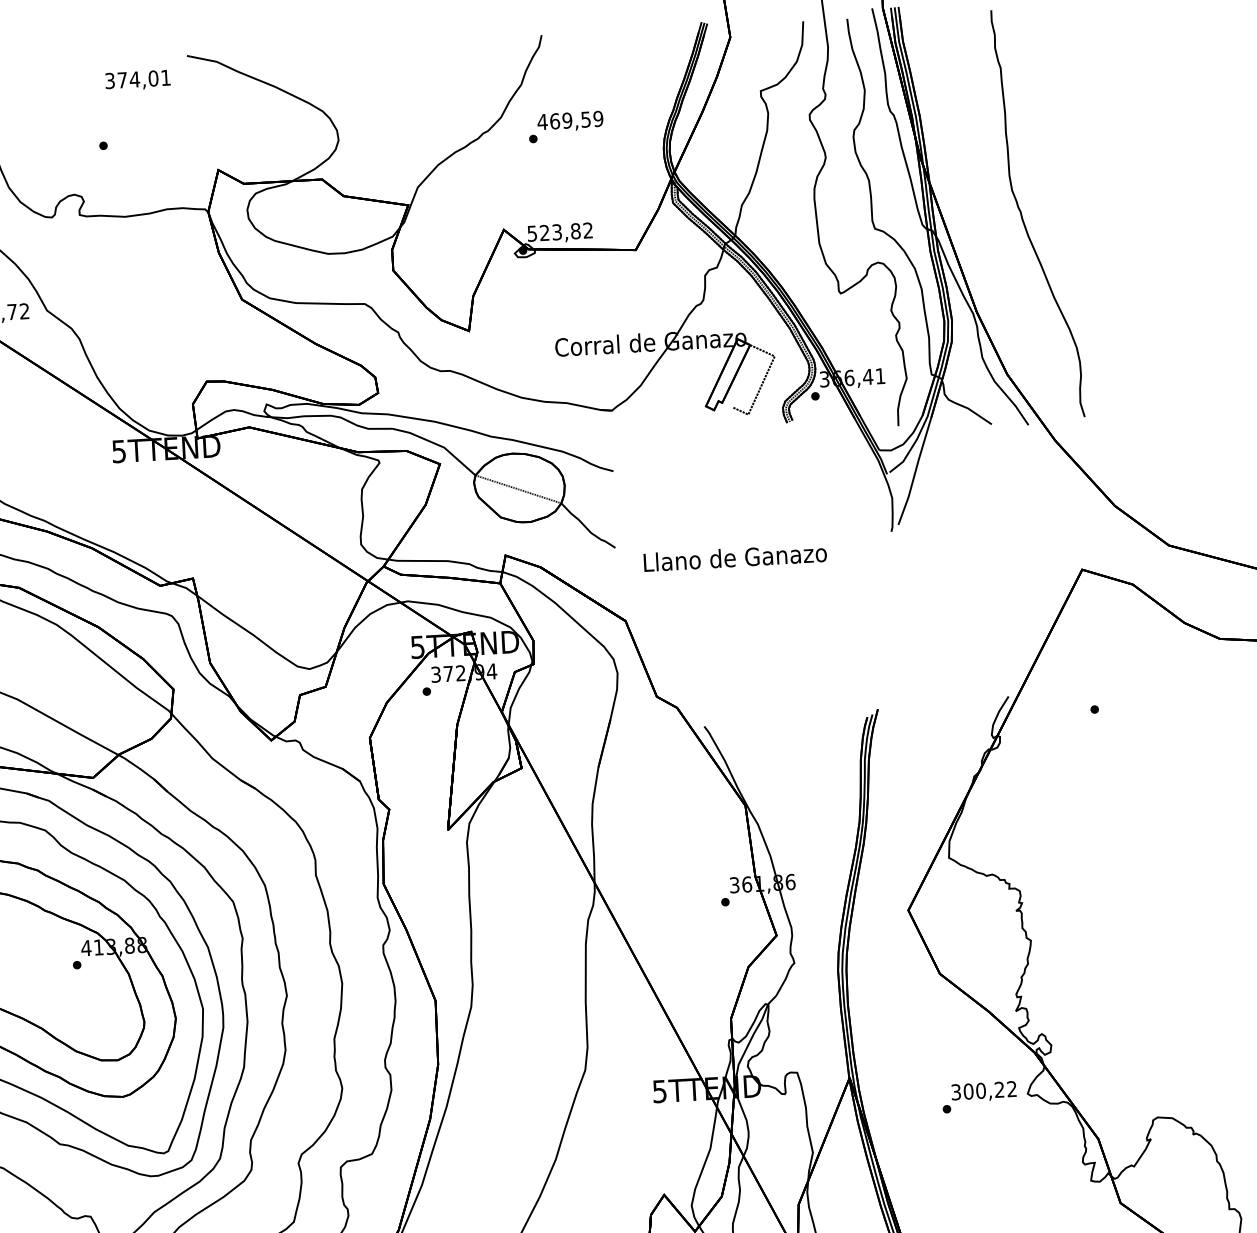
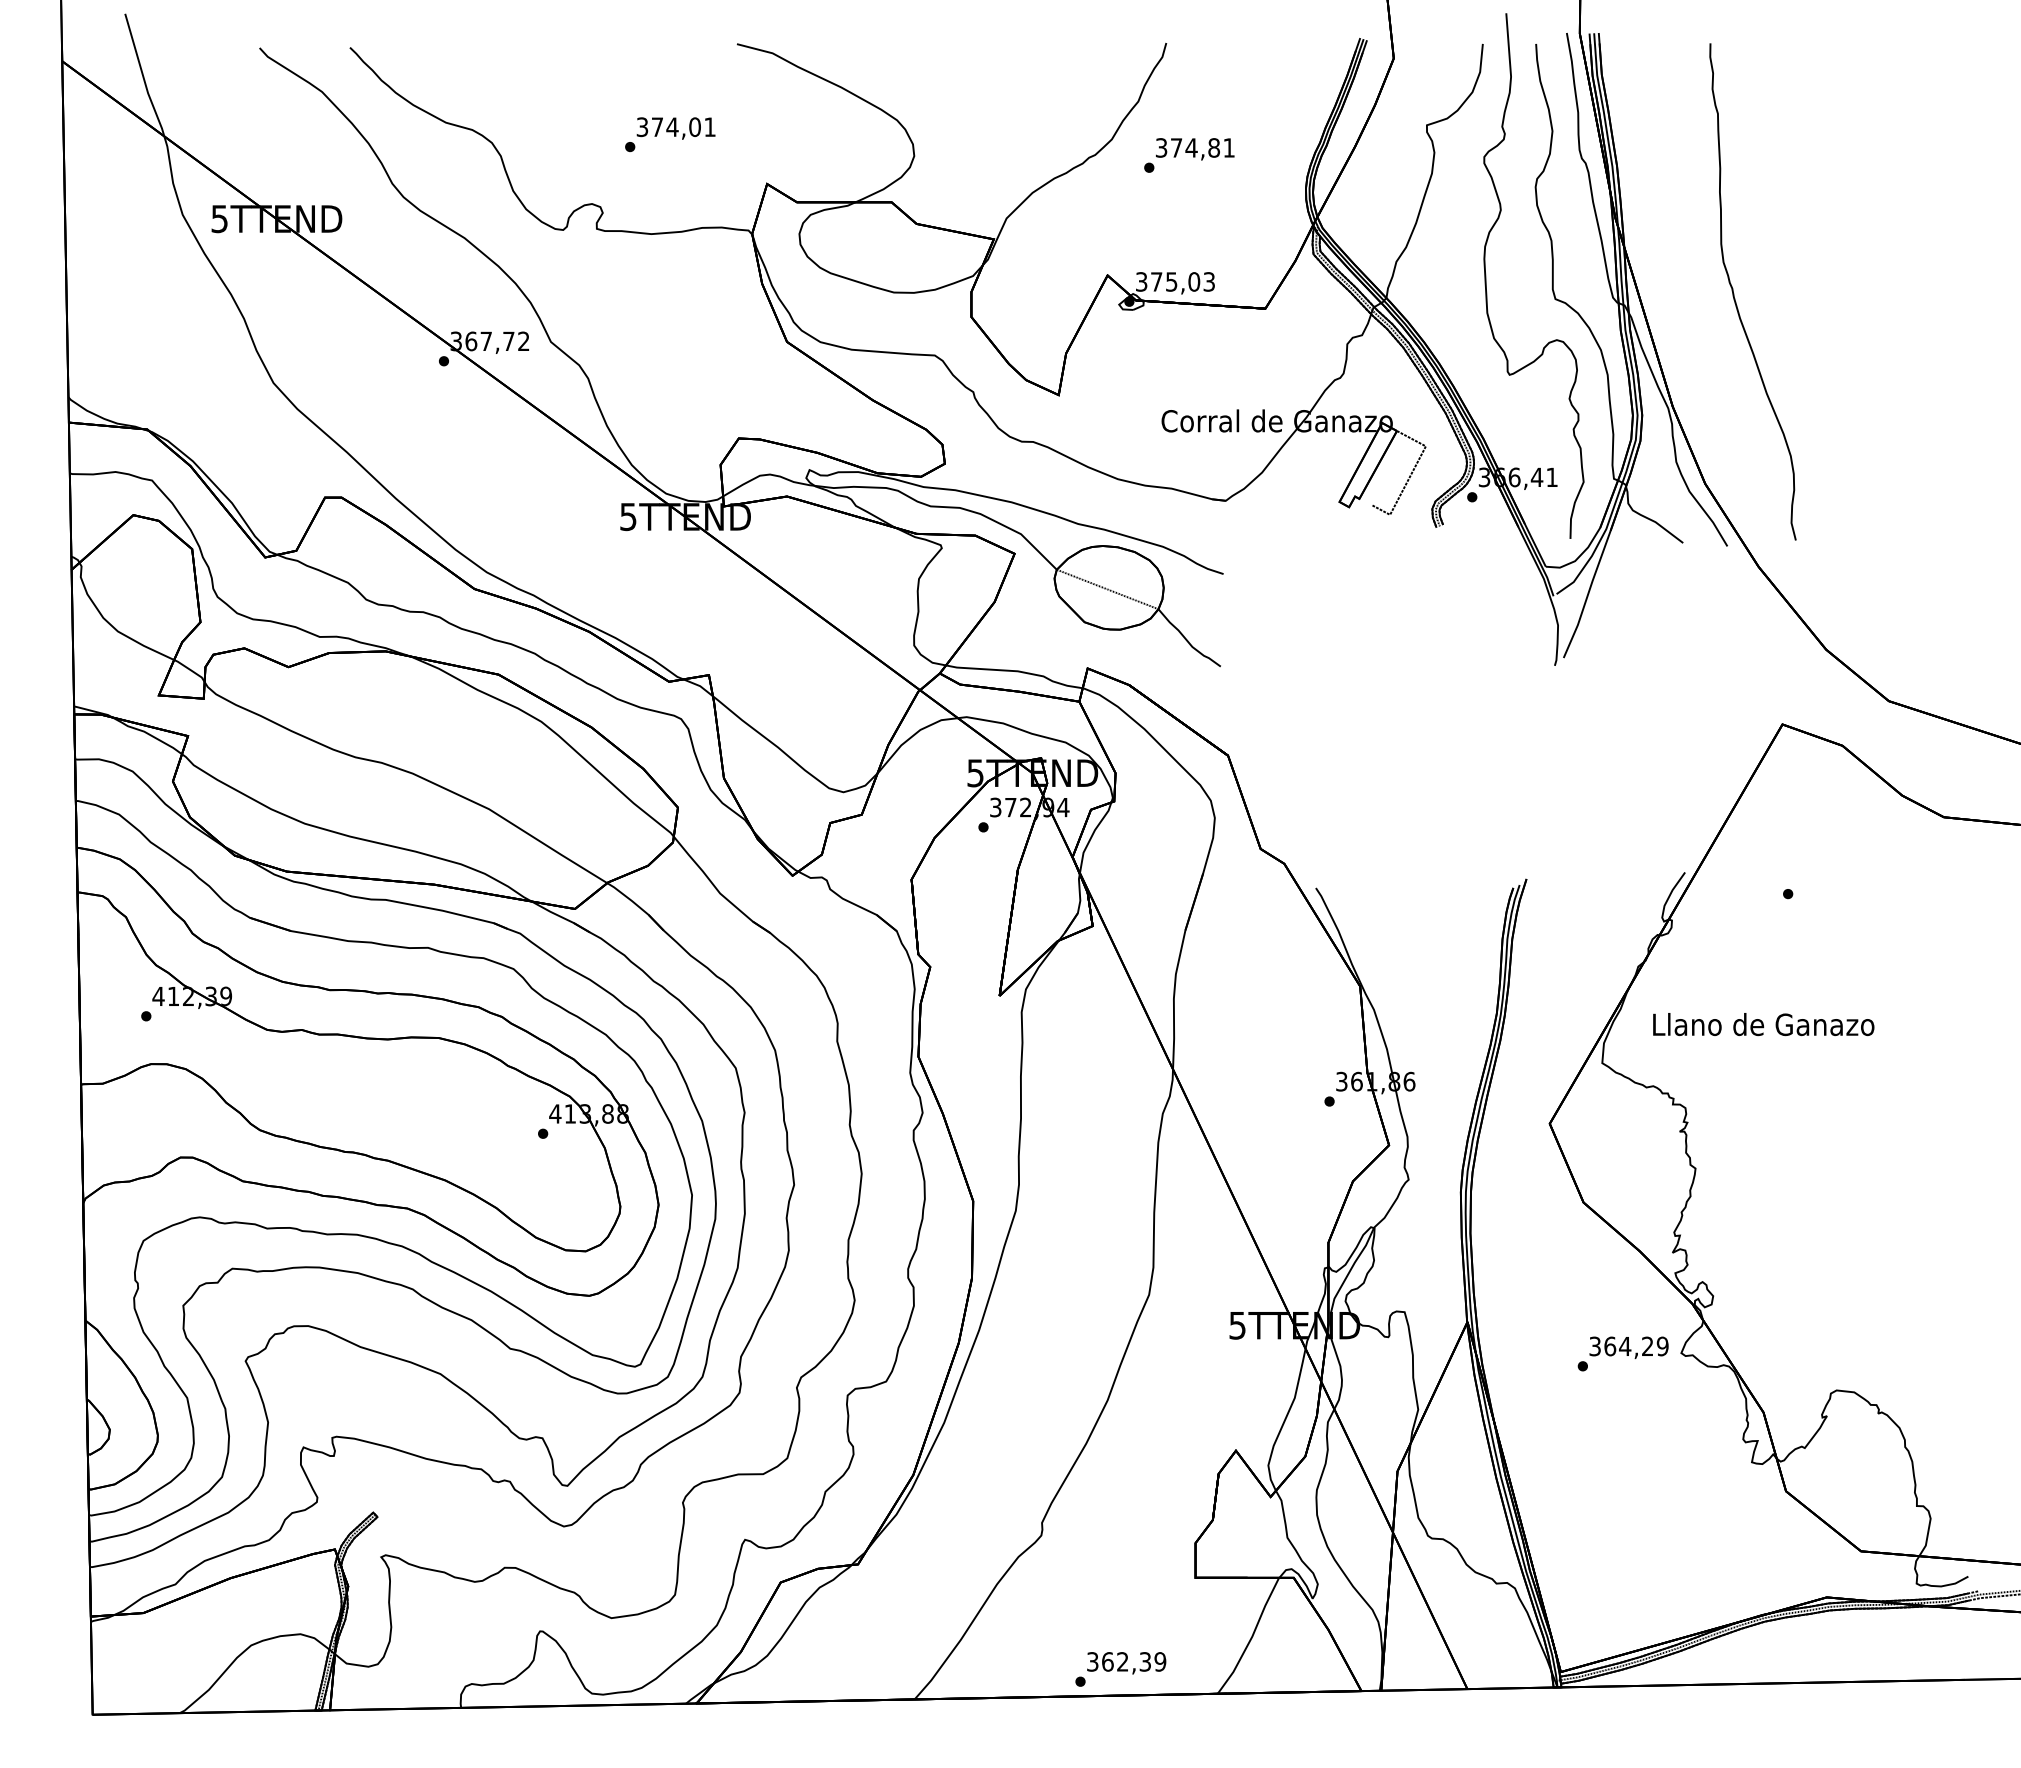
text: (137, 80) -> (675, 128), moved
text: (569, 120) -> (1194, 147), 469,59 -> 374,81
text: (560, 231) -> (1175, 281), 523,82 -> 375,03
text: (735, 557) -> (1763, 1024), moved
text: (990, 1090) -> (1636, 1346), 300,22 -> 364,29

